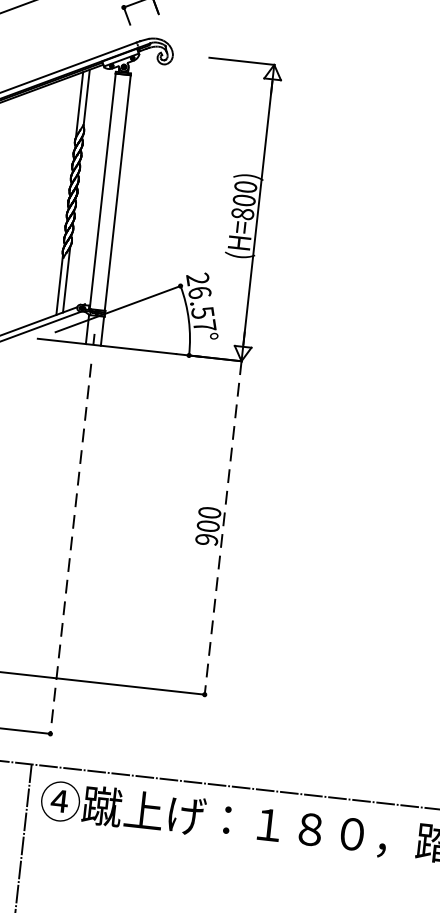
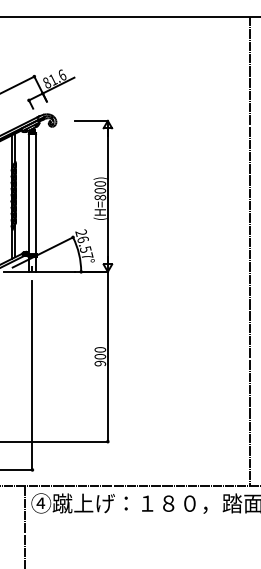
line: (222, 527) -> (107, 356), dashed -> solid
line: (70, 550) -> (32, 376), dashed -> solid

